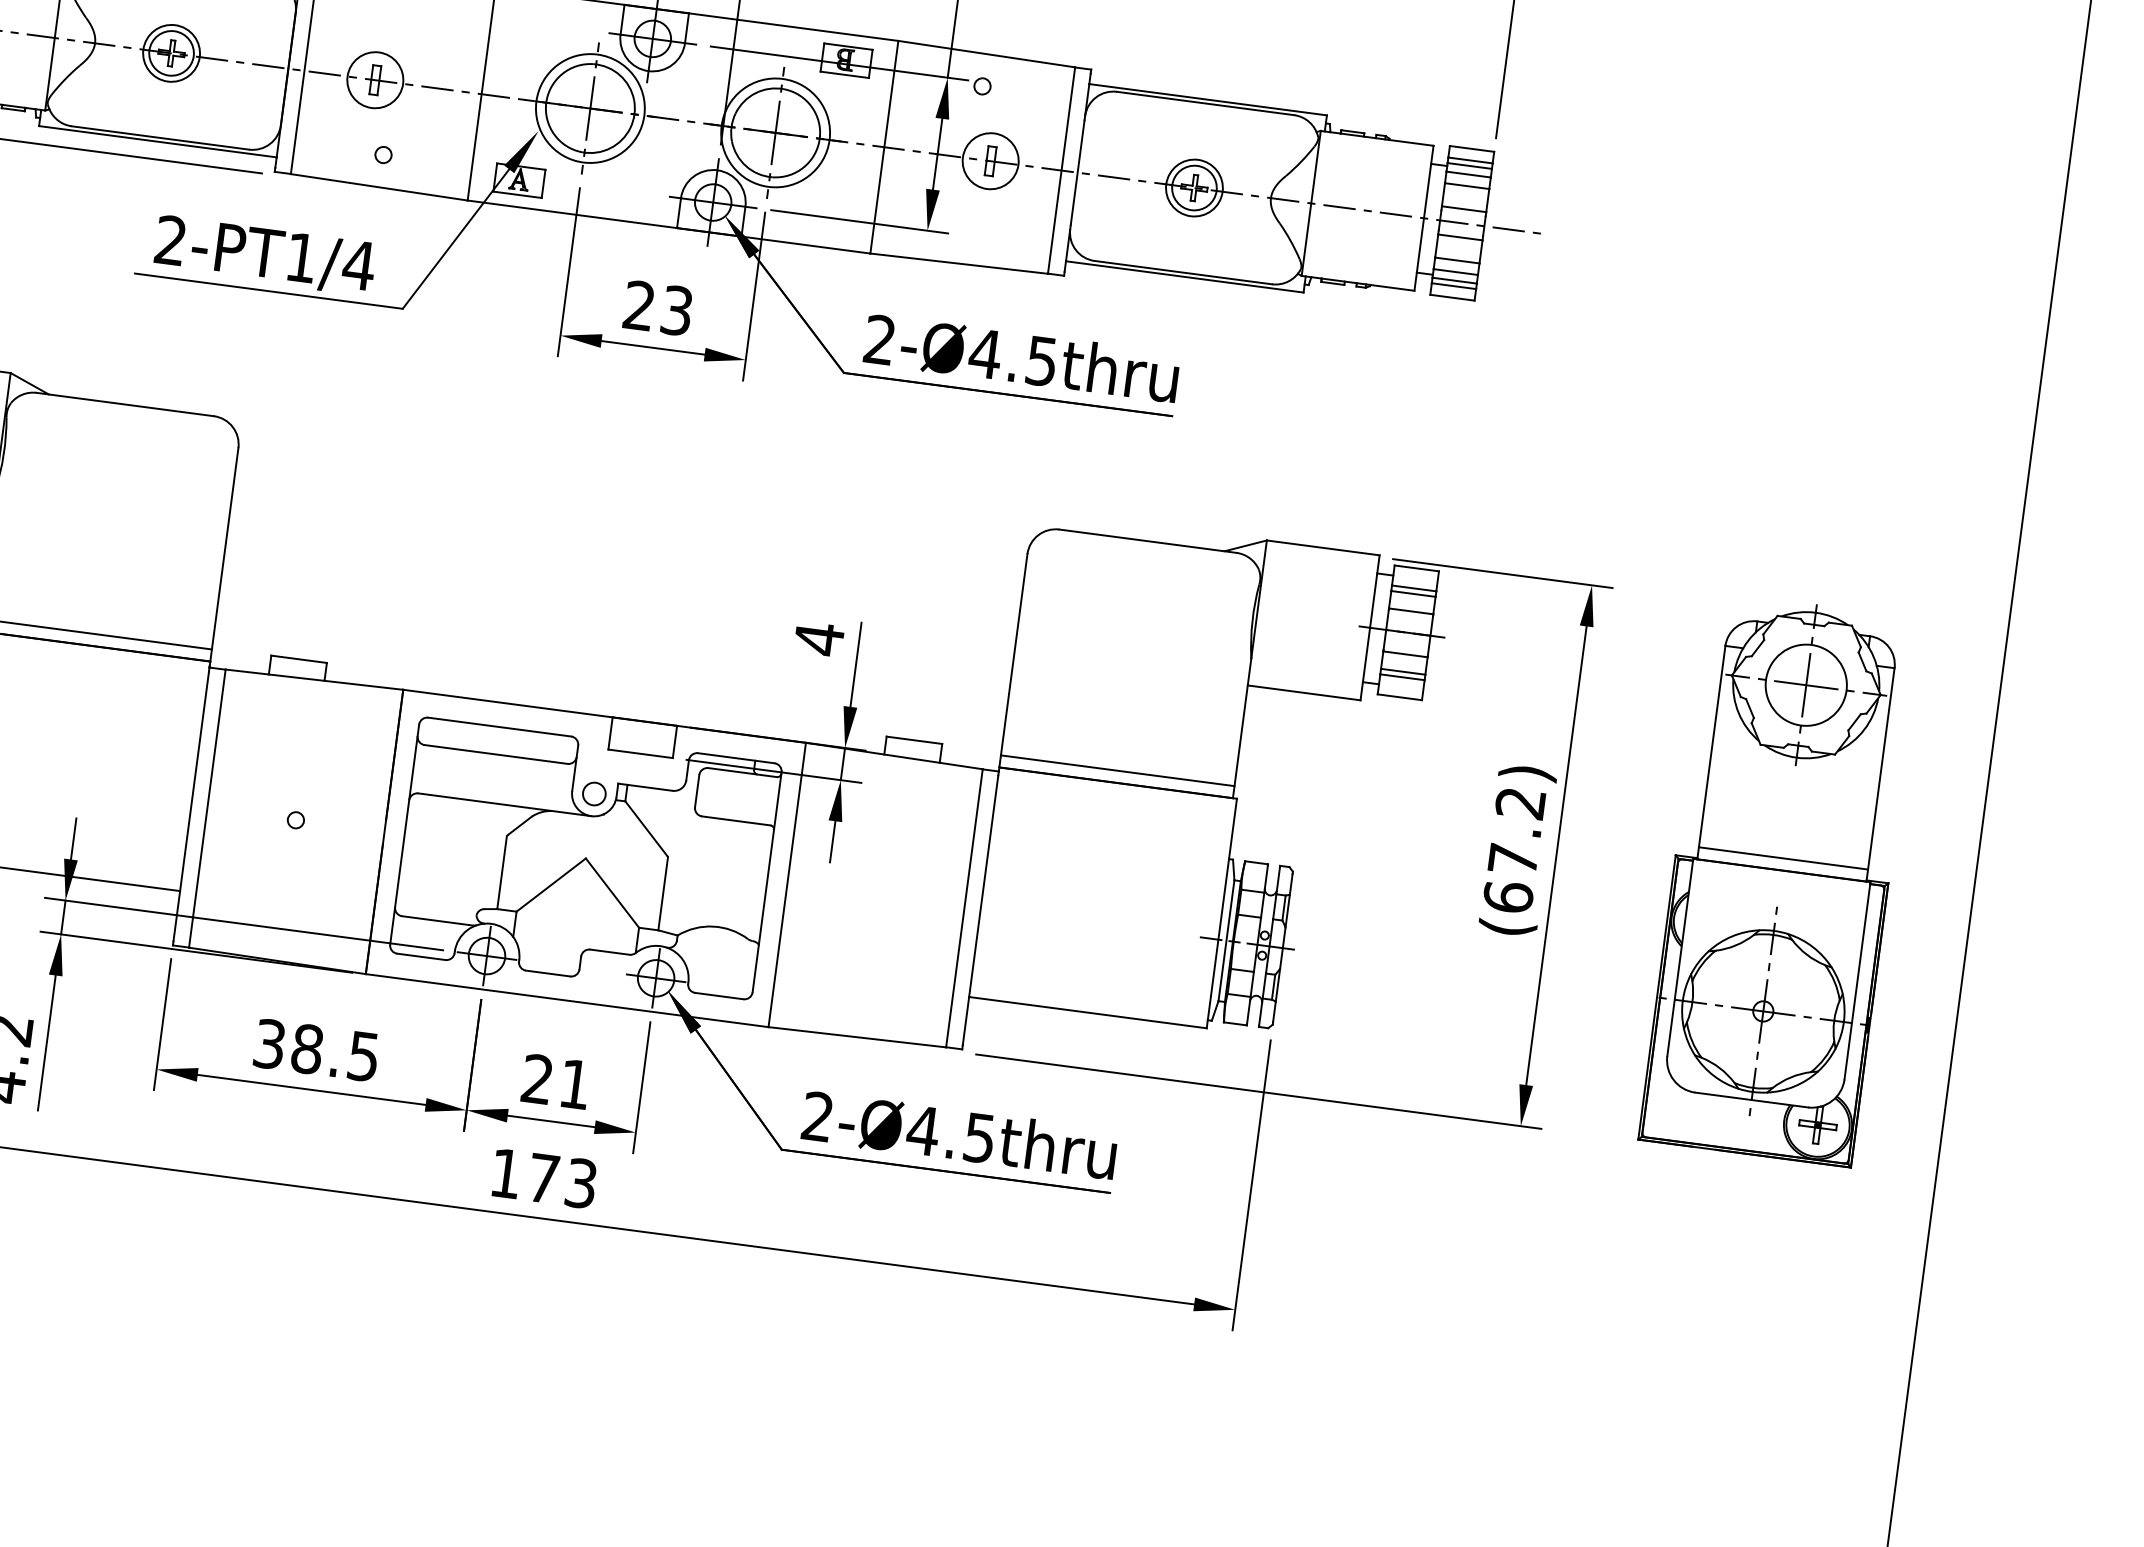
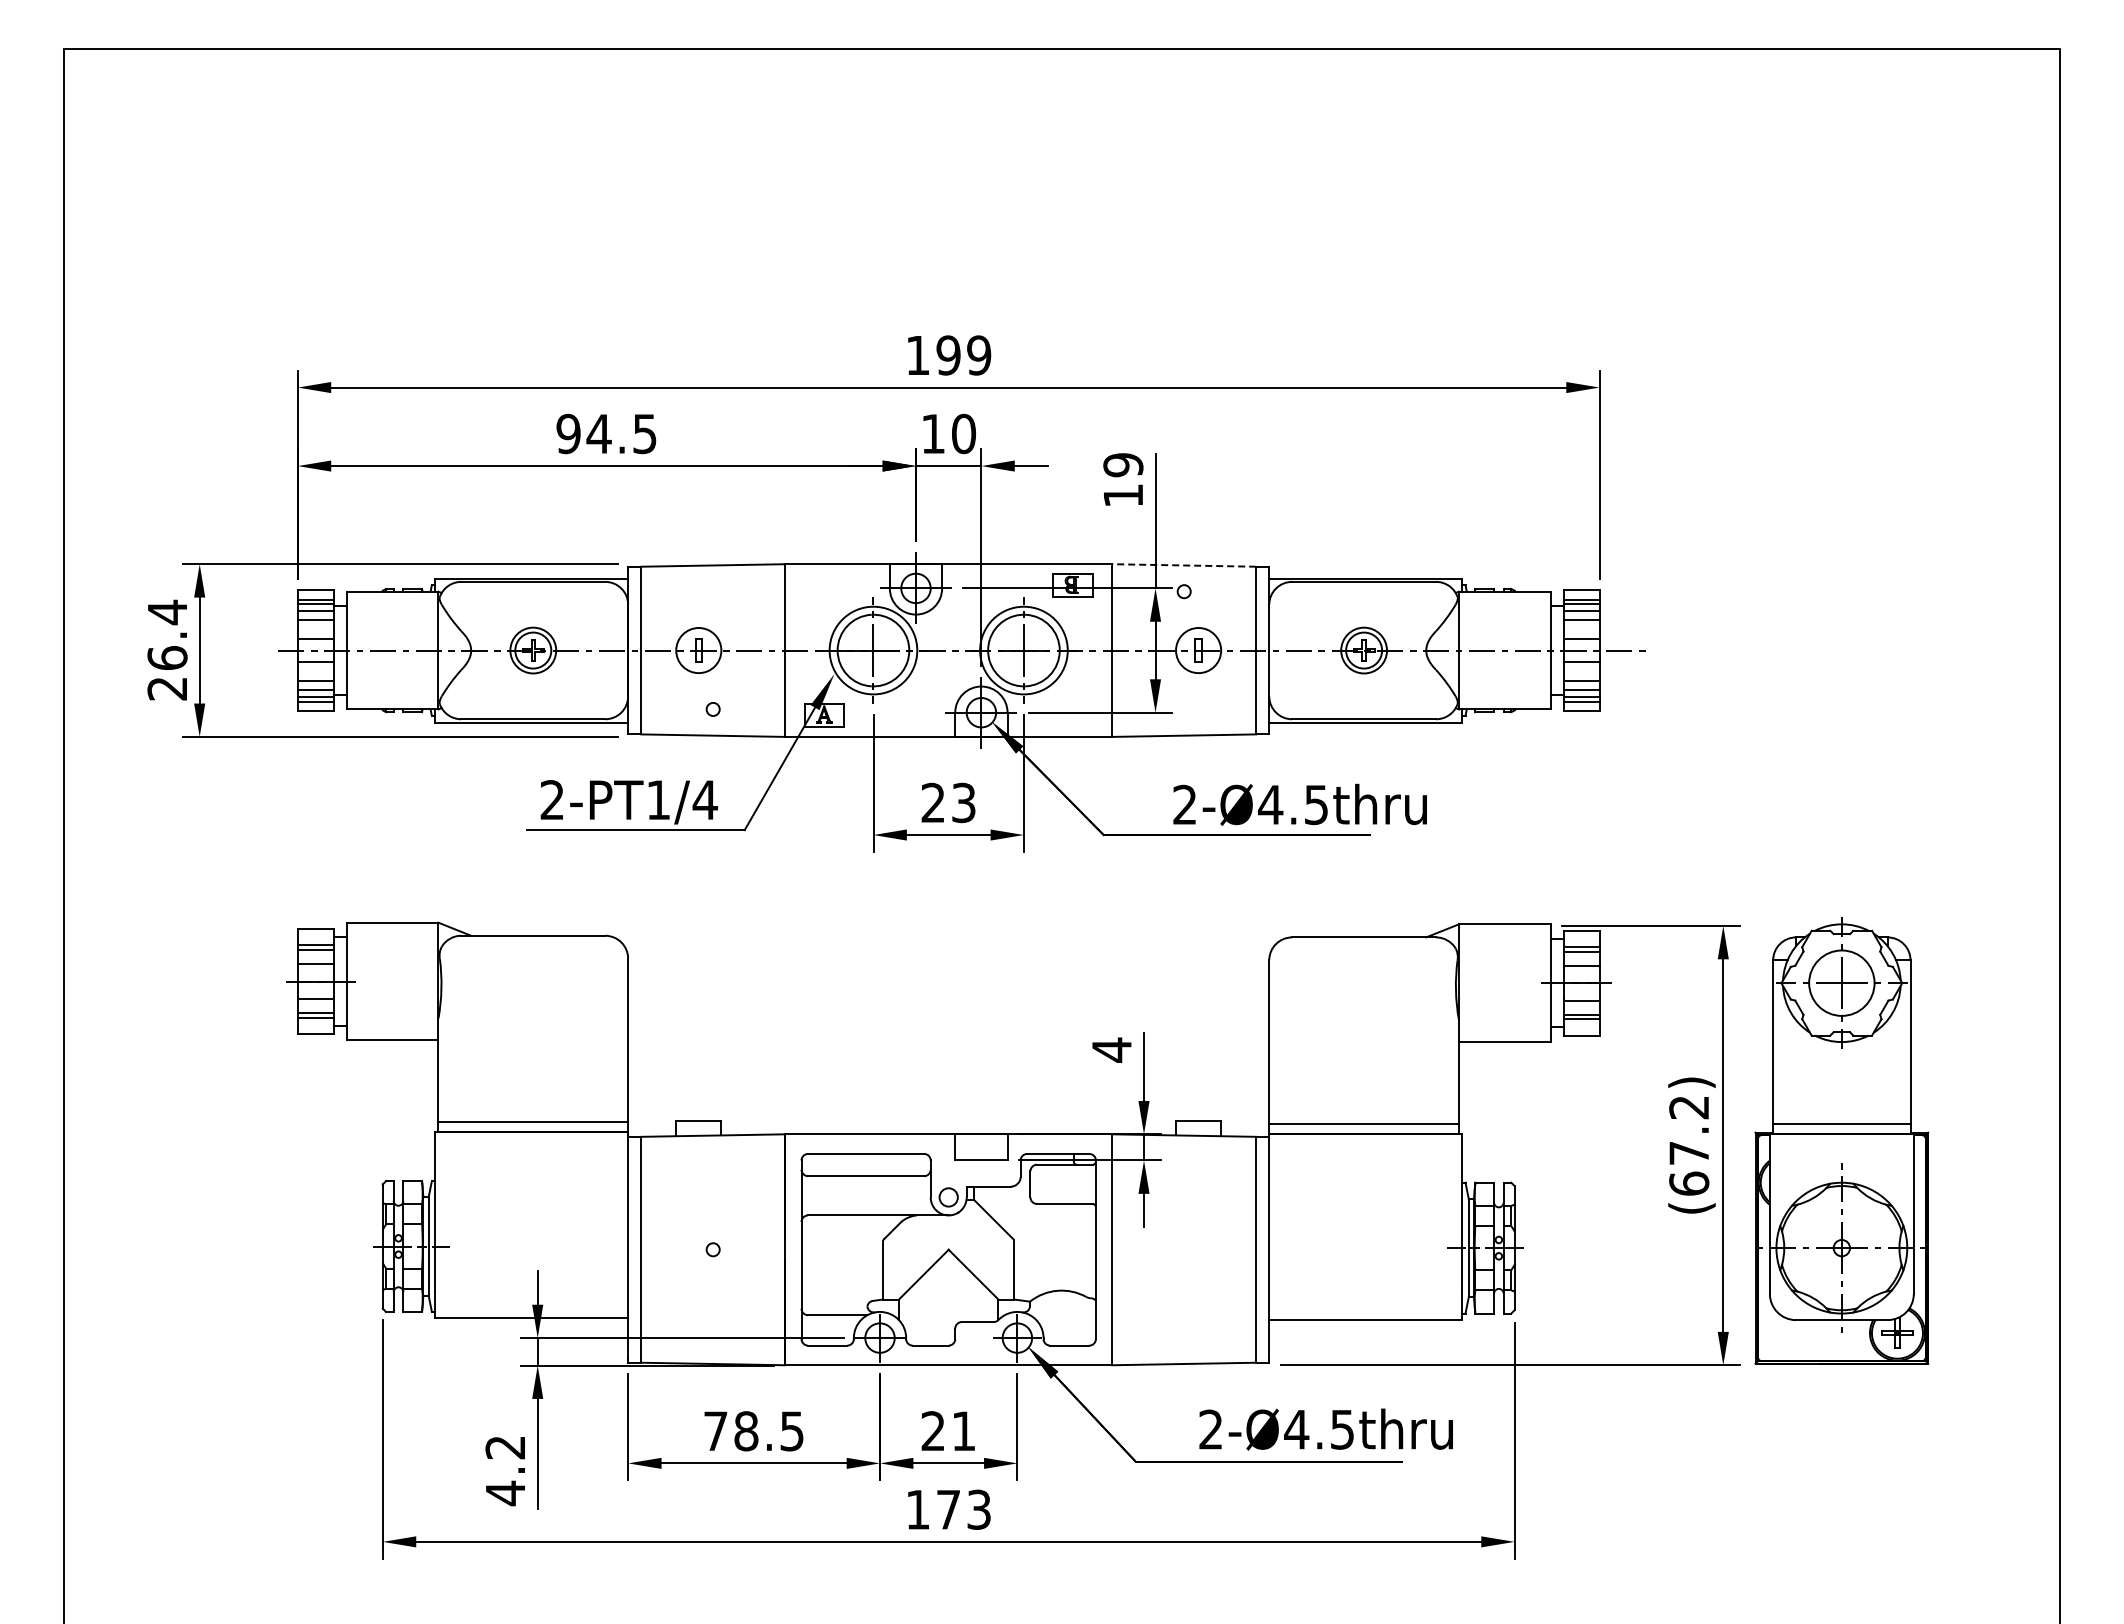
line: (987, 54) -> (1184, 565), solid -> dashed
text: (1021, 358) -> (1299, 804), moved
part: (1780, 878) -> (1841, 1140), moved
text: (269, 1044) -> (715, 1431), 38.5 -> 78.5
text: (958, 1135) -> (1325, 1429), moved

